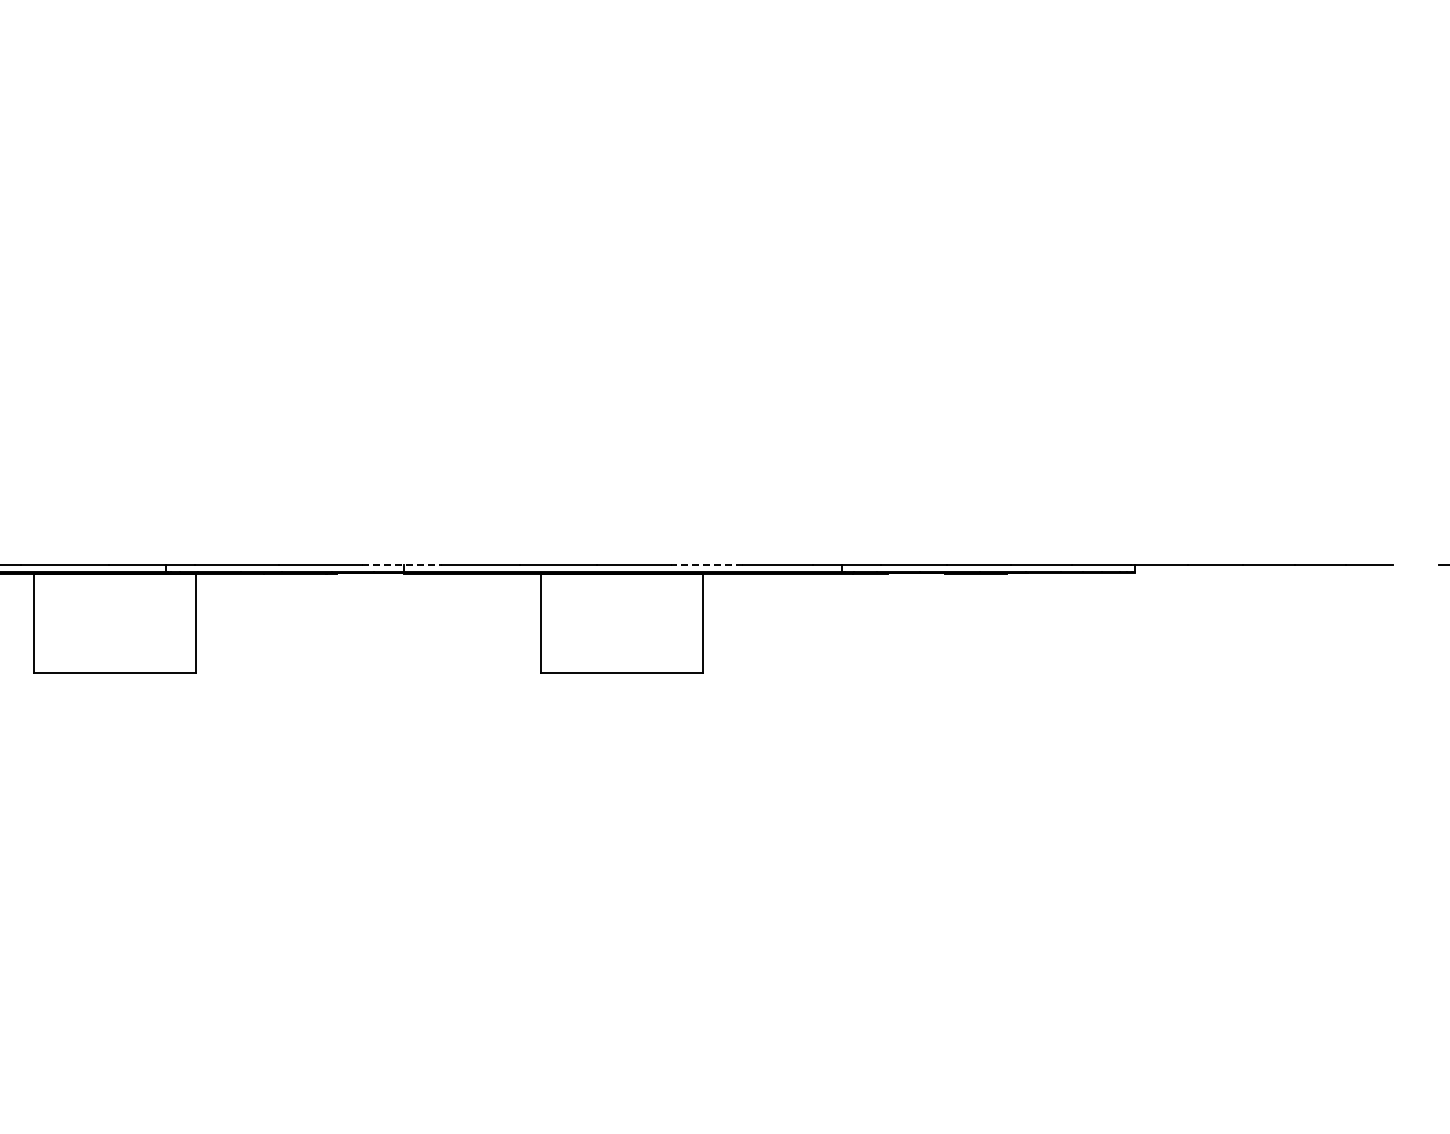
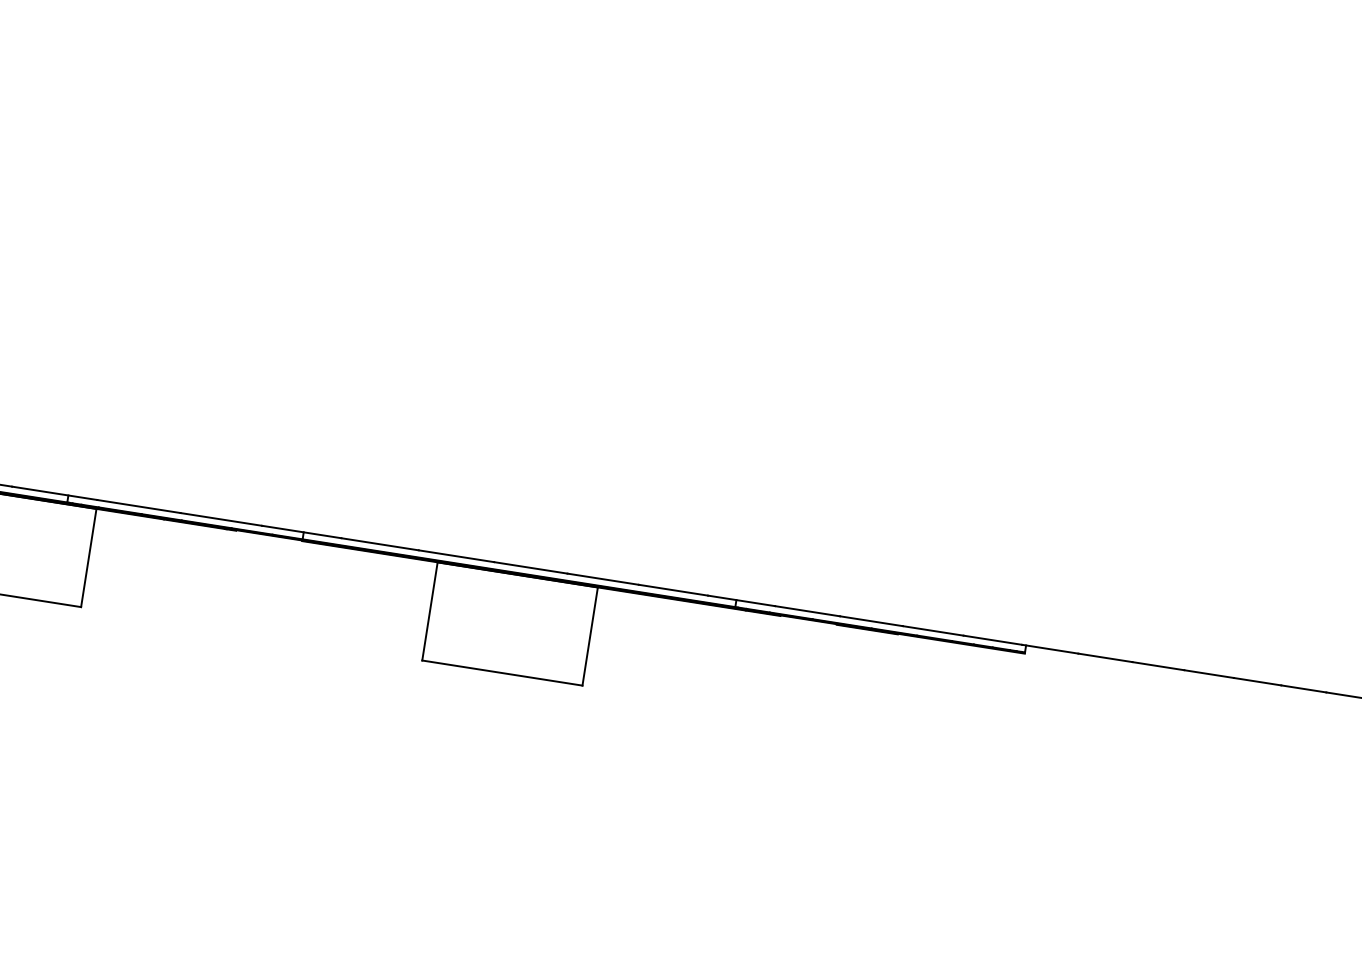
line: (402, 564) -> (302, 531), dashed -> solid
line: (706, 564) -> (602, 578), dashed -> solid
line: (1416, 564) -> (1304, 688), added

